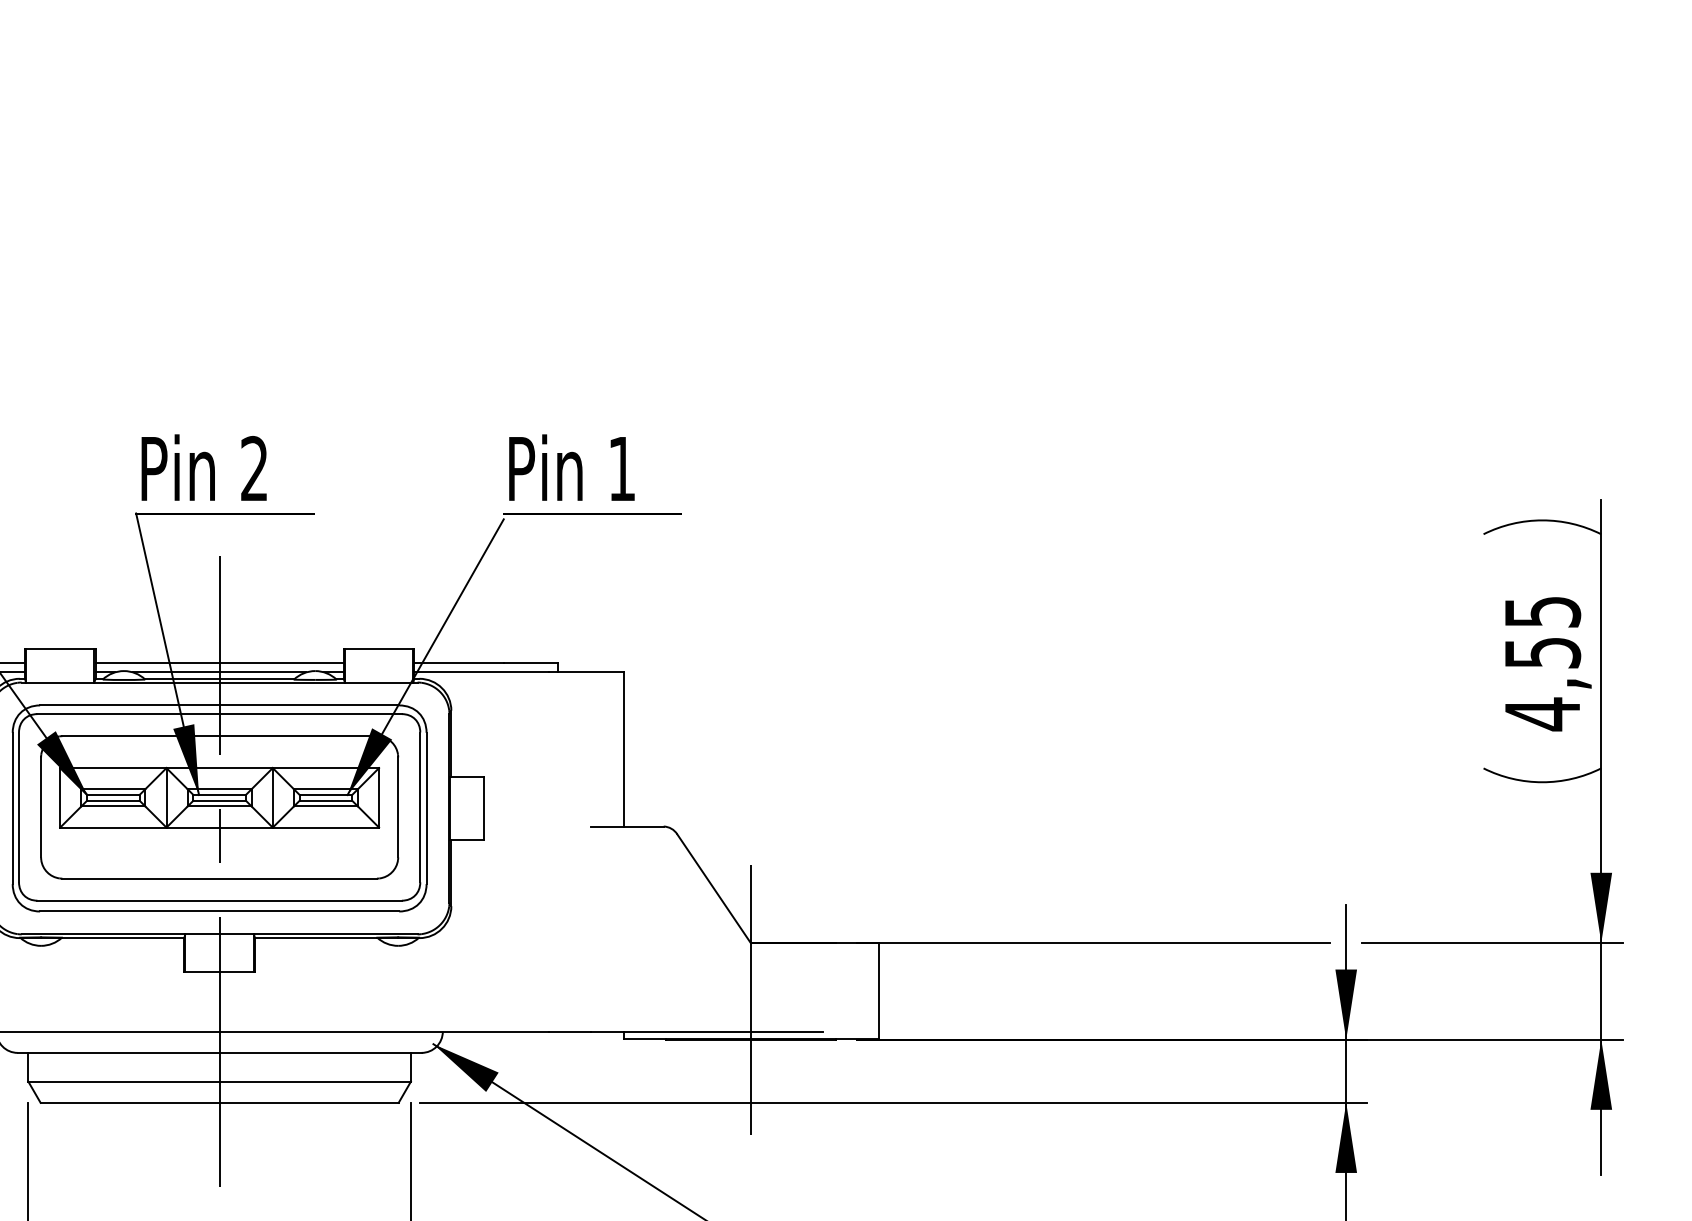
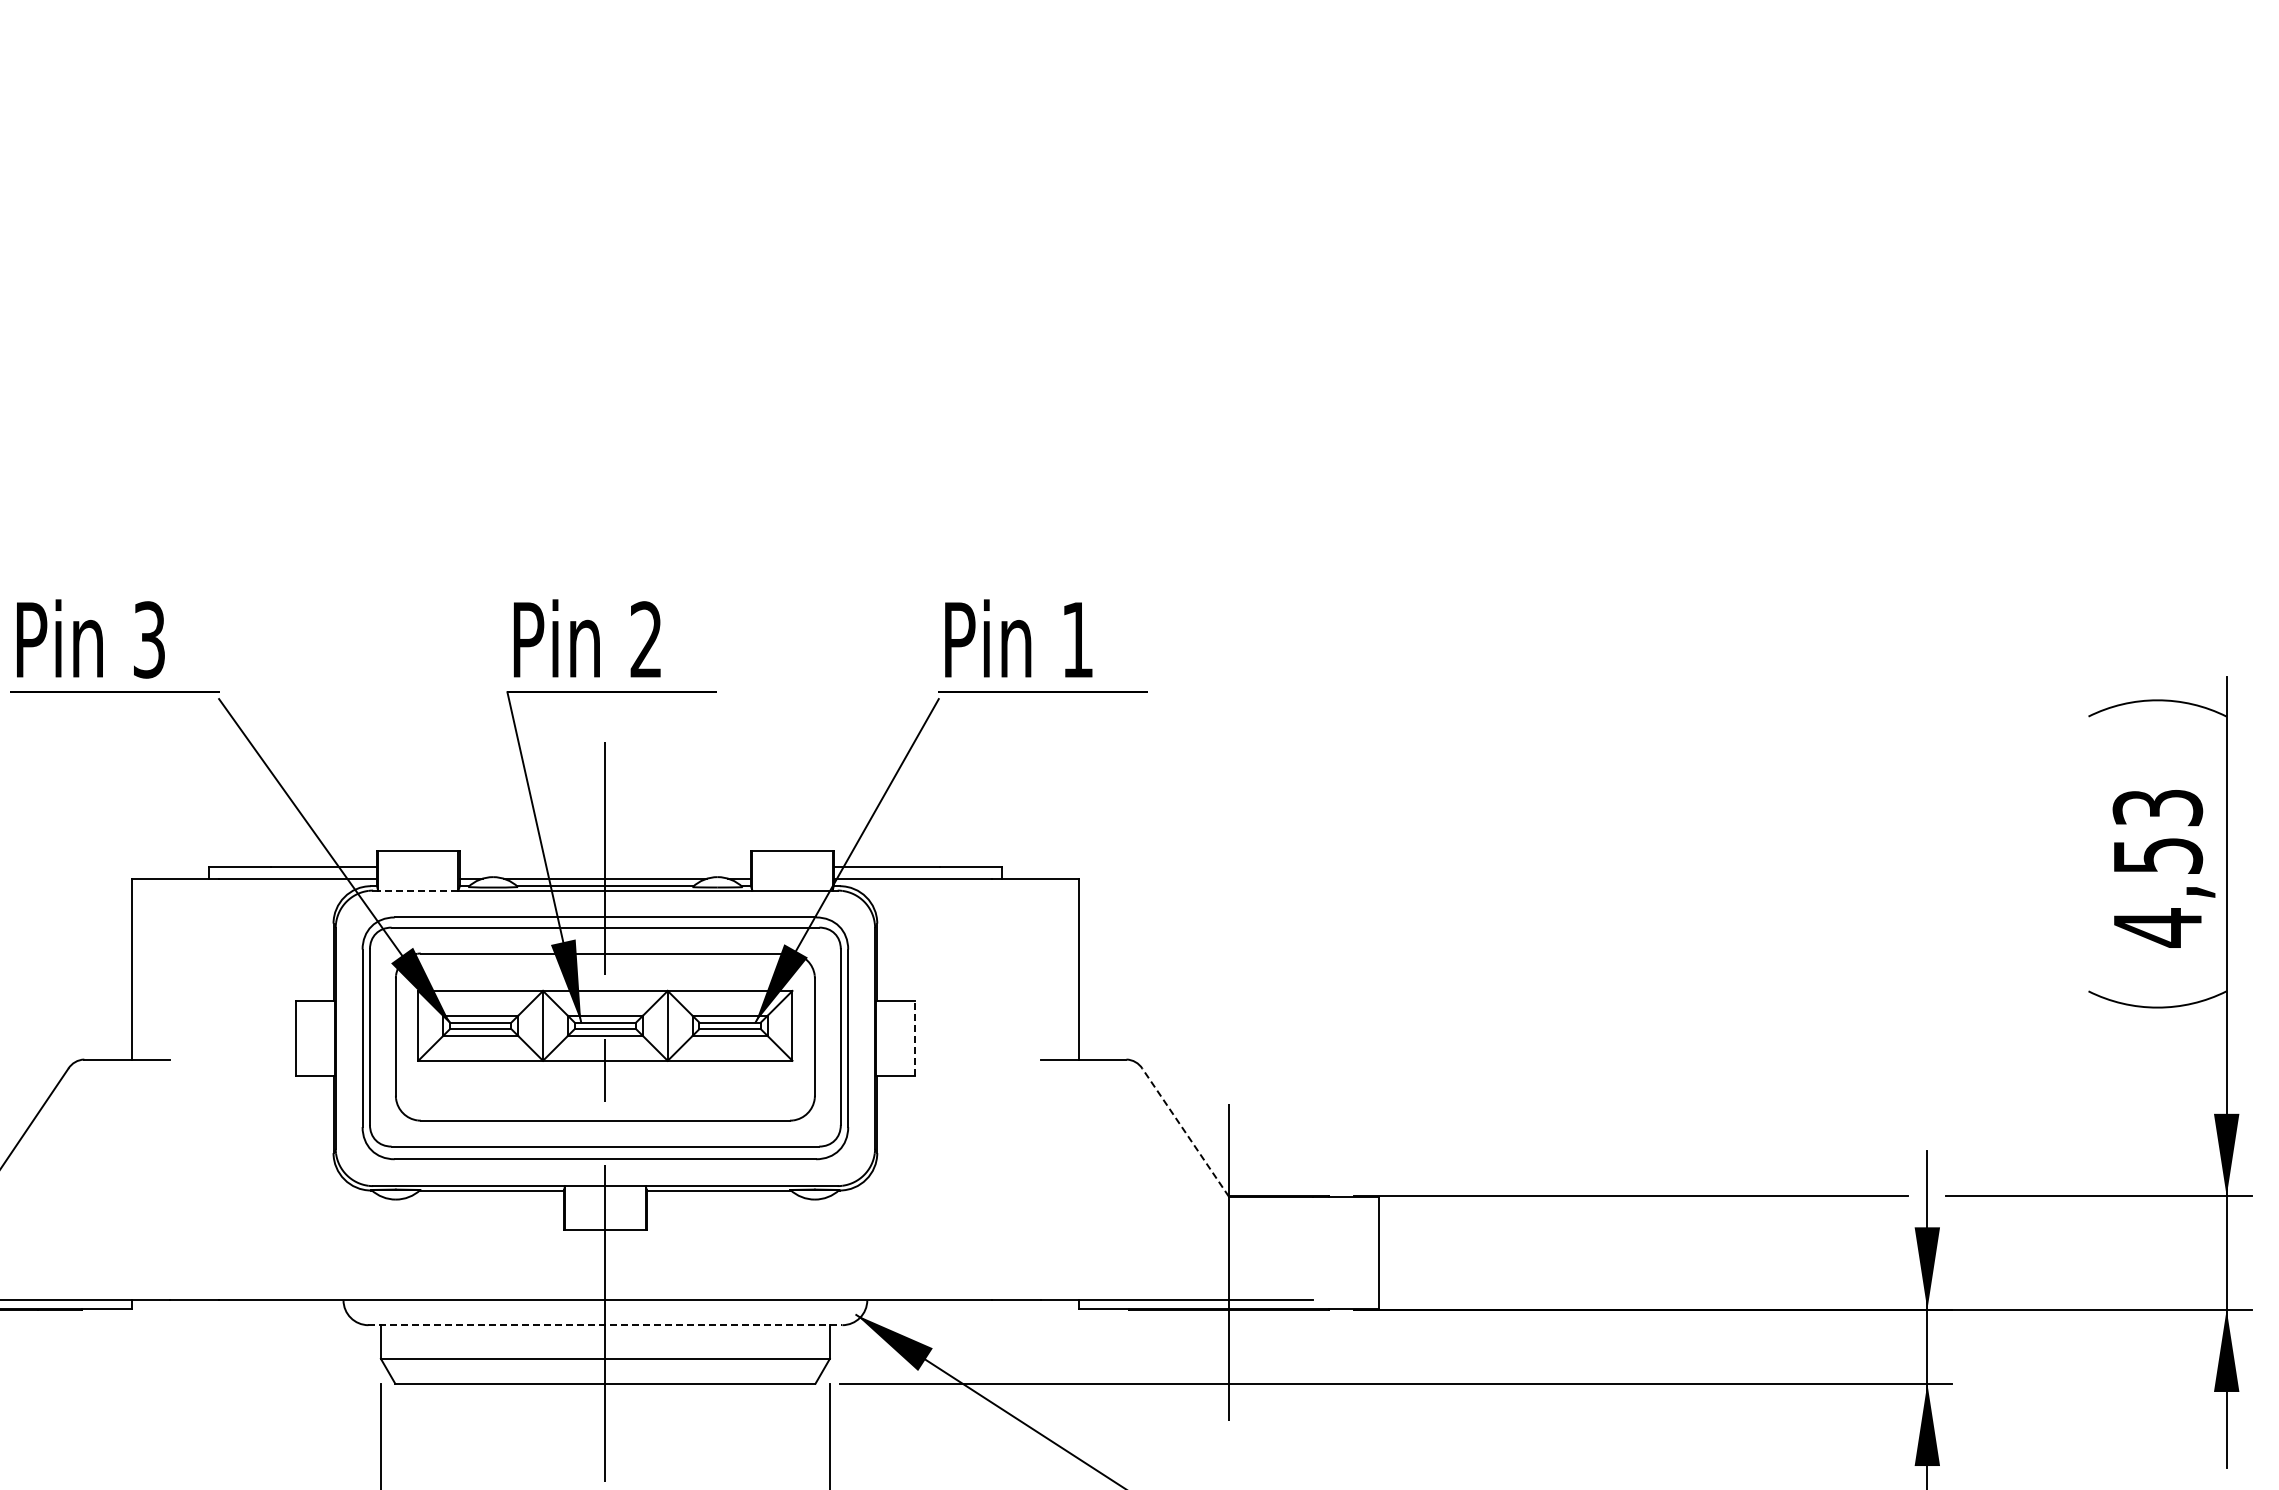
text: (1542, 611) -> (2157, 807), 4,55 -> 4,53
line: (218, 662) -> (604, 867), removed
line: (59, 682) -> (417, 890), solid -> dashed
line: (483, 807) -> (915, 1037), solid -> dashed
line: (714, 888) -> (1185, 1132), solid -> dashed
line: (219, 1053) -> (605, 1325), solid -> dashed

